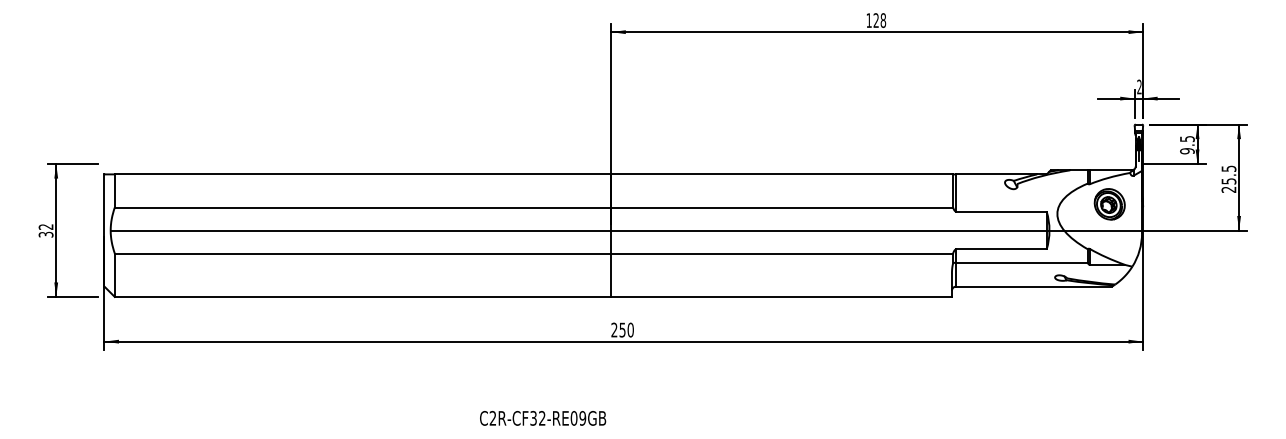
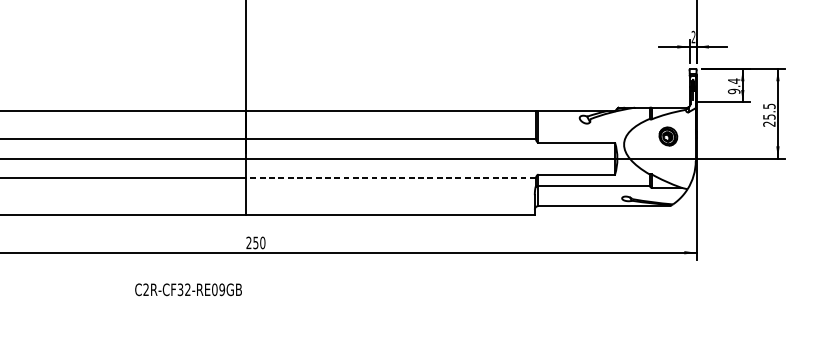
text: (1187, 138) -> (734, 80), 9.5 -> 9.4
part: (1109, 204) -> (668, 136), size x0.7
line: (782, 253) -> (391, 178), solid -> dashed
text: (543, 418) -> (188, 289), moved

